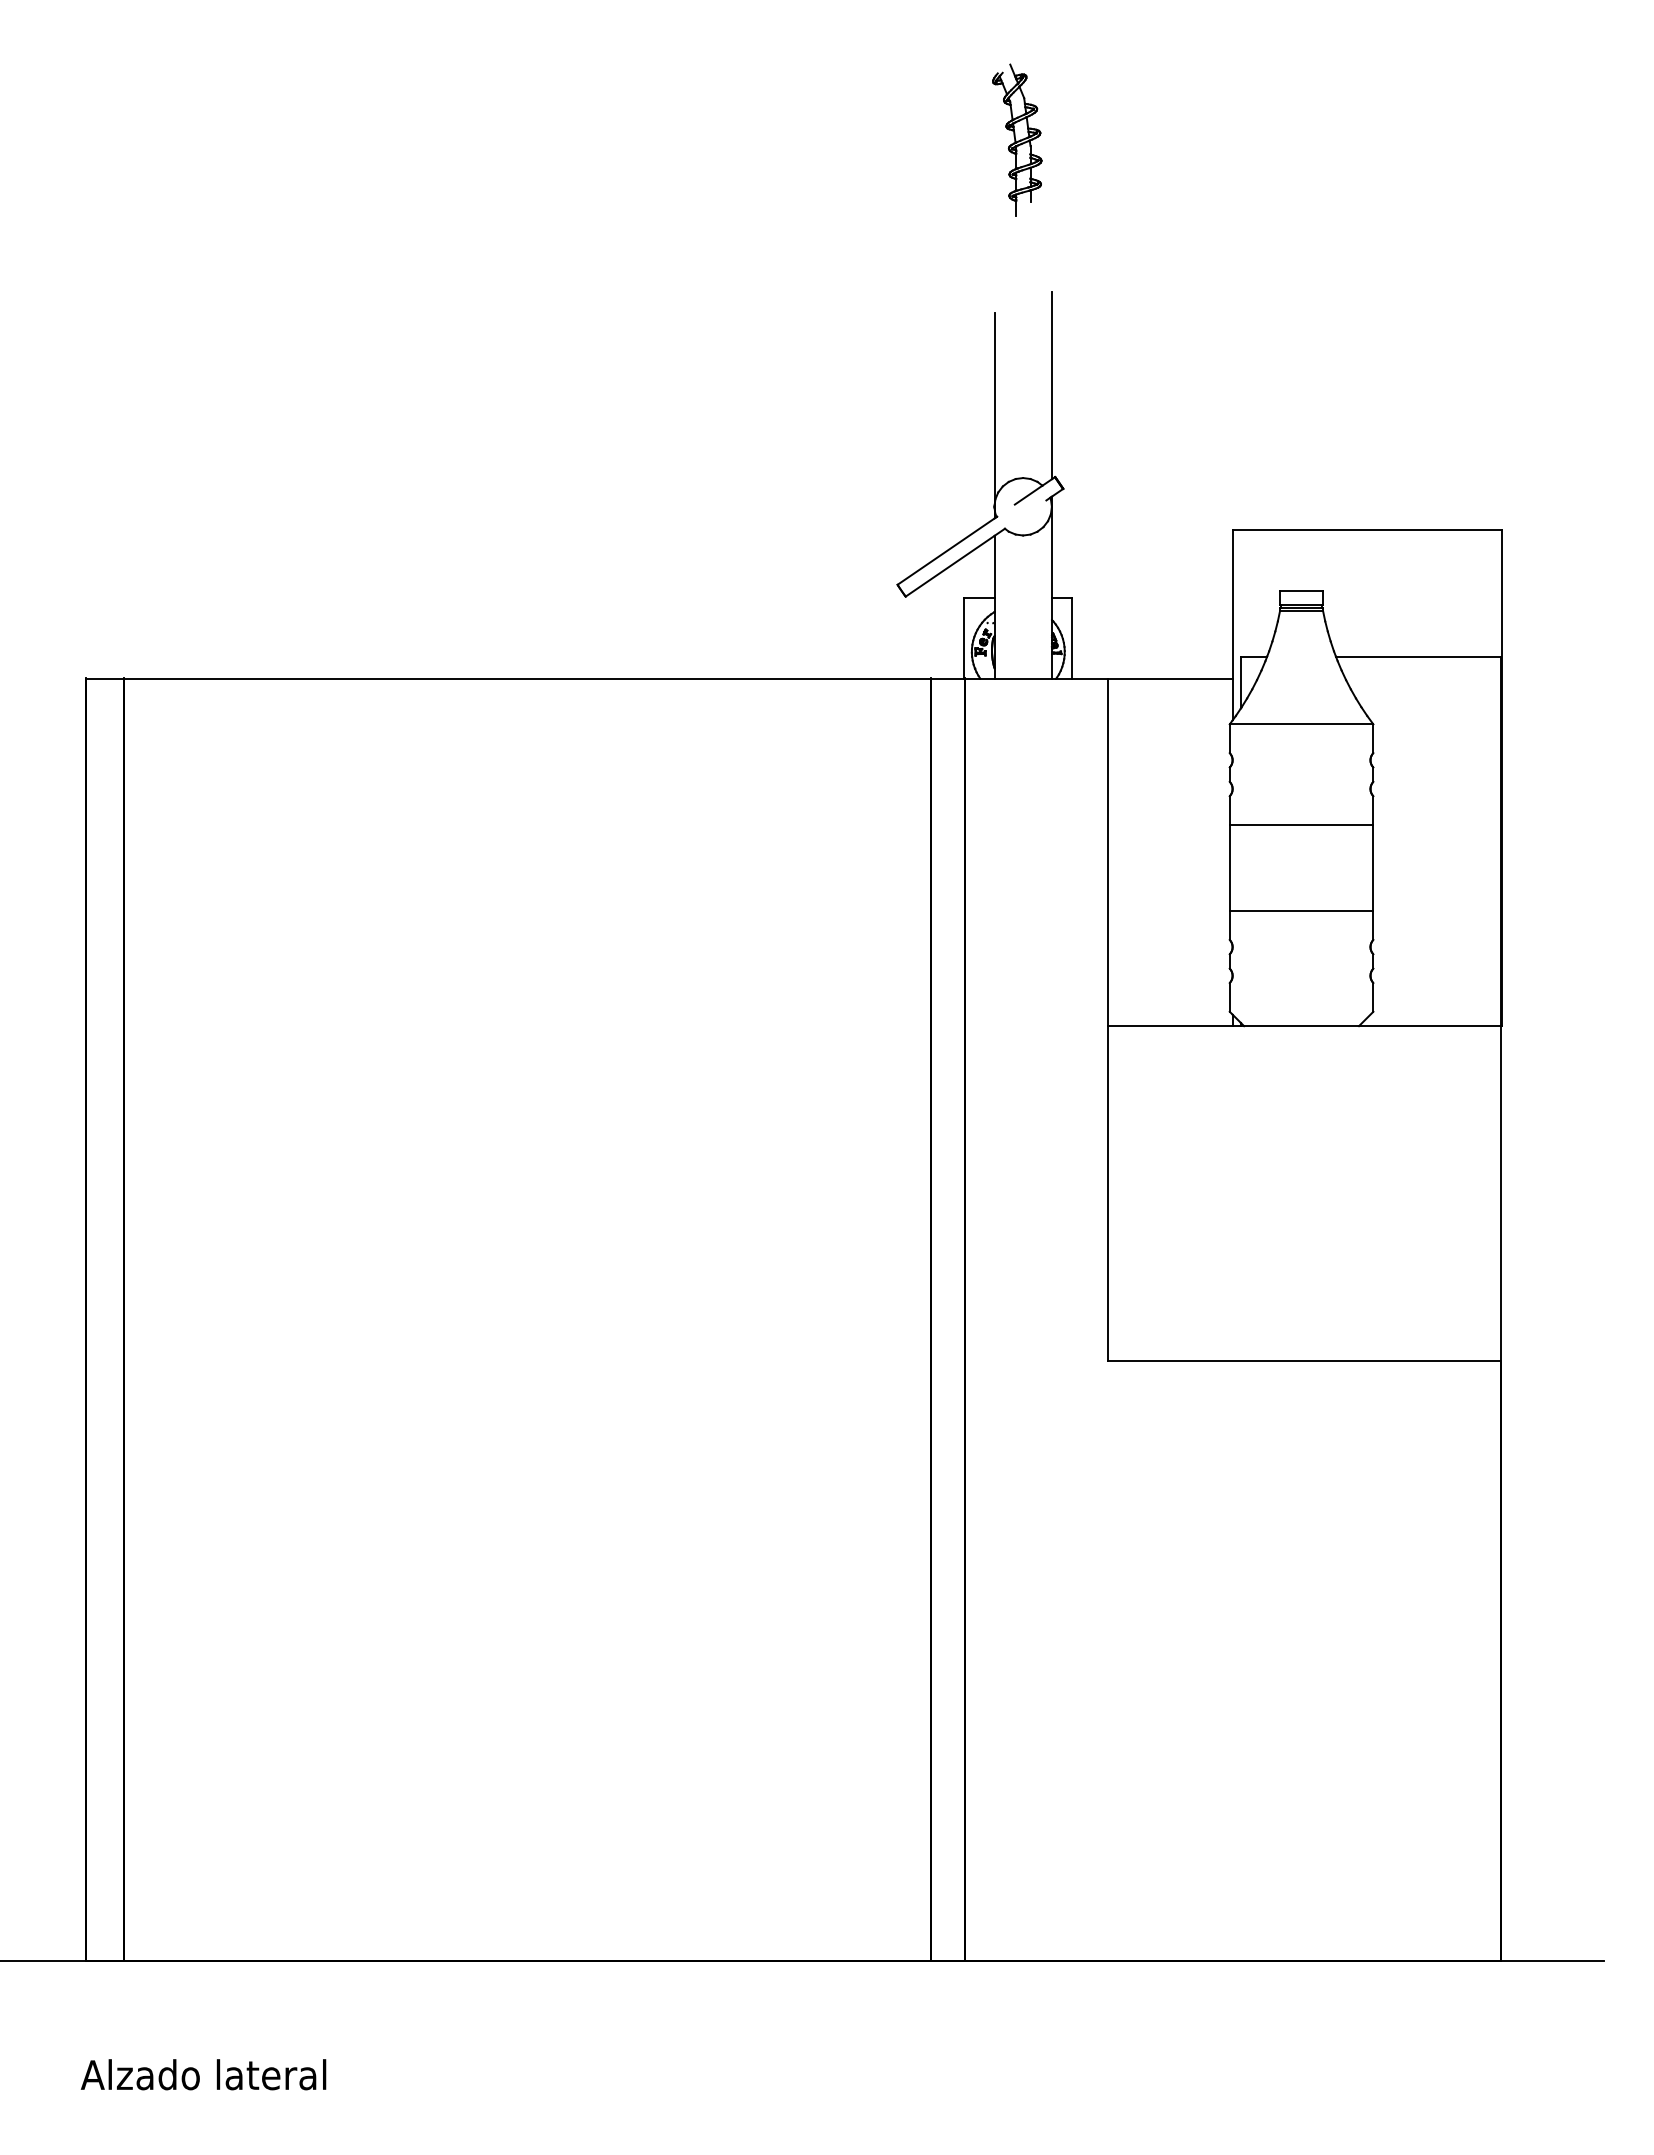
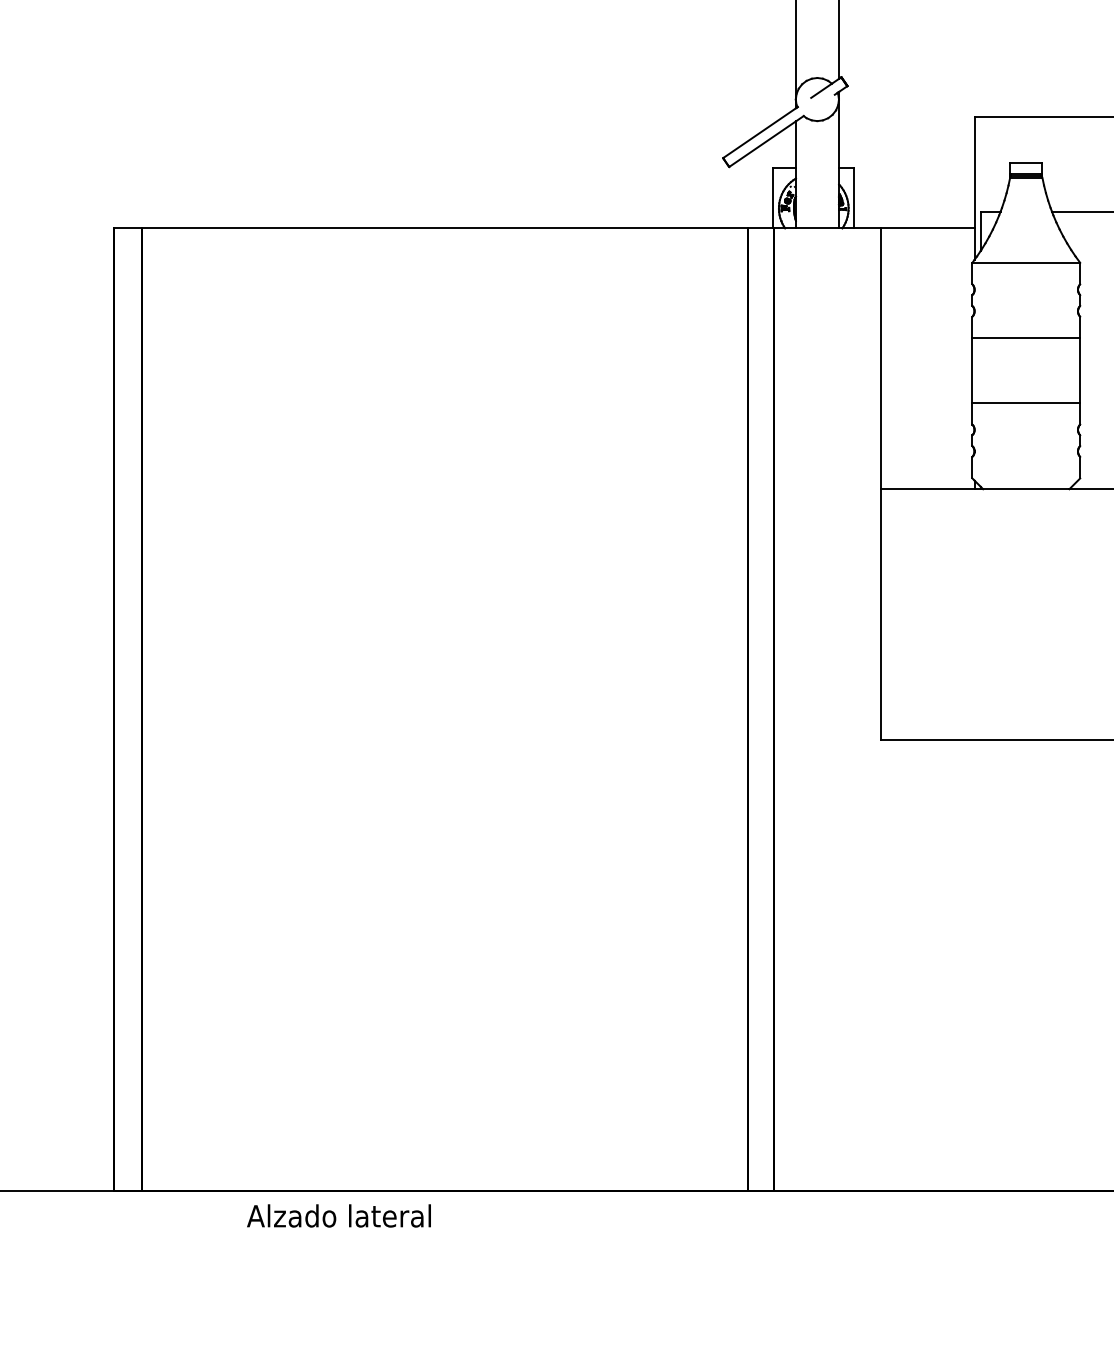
text: (203, 2074) -> (338, 1215), moved

